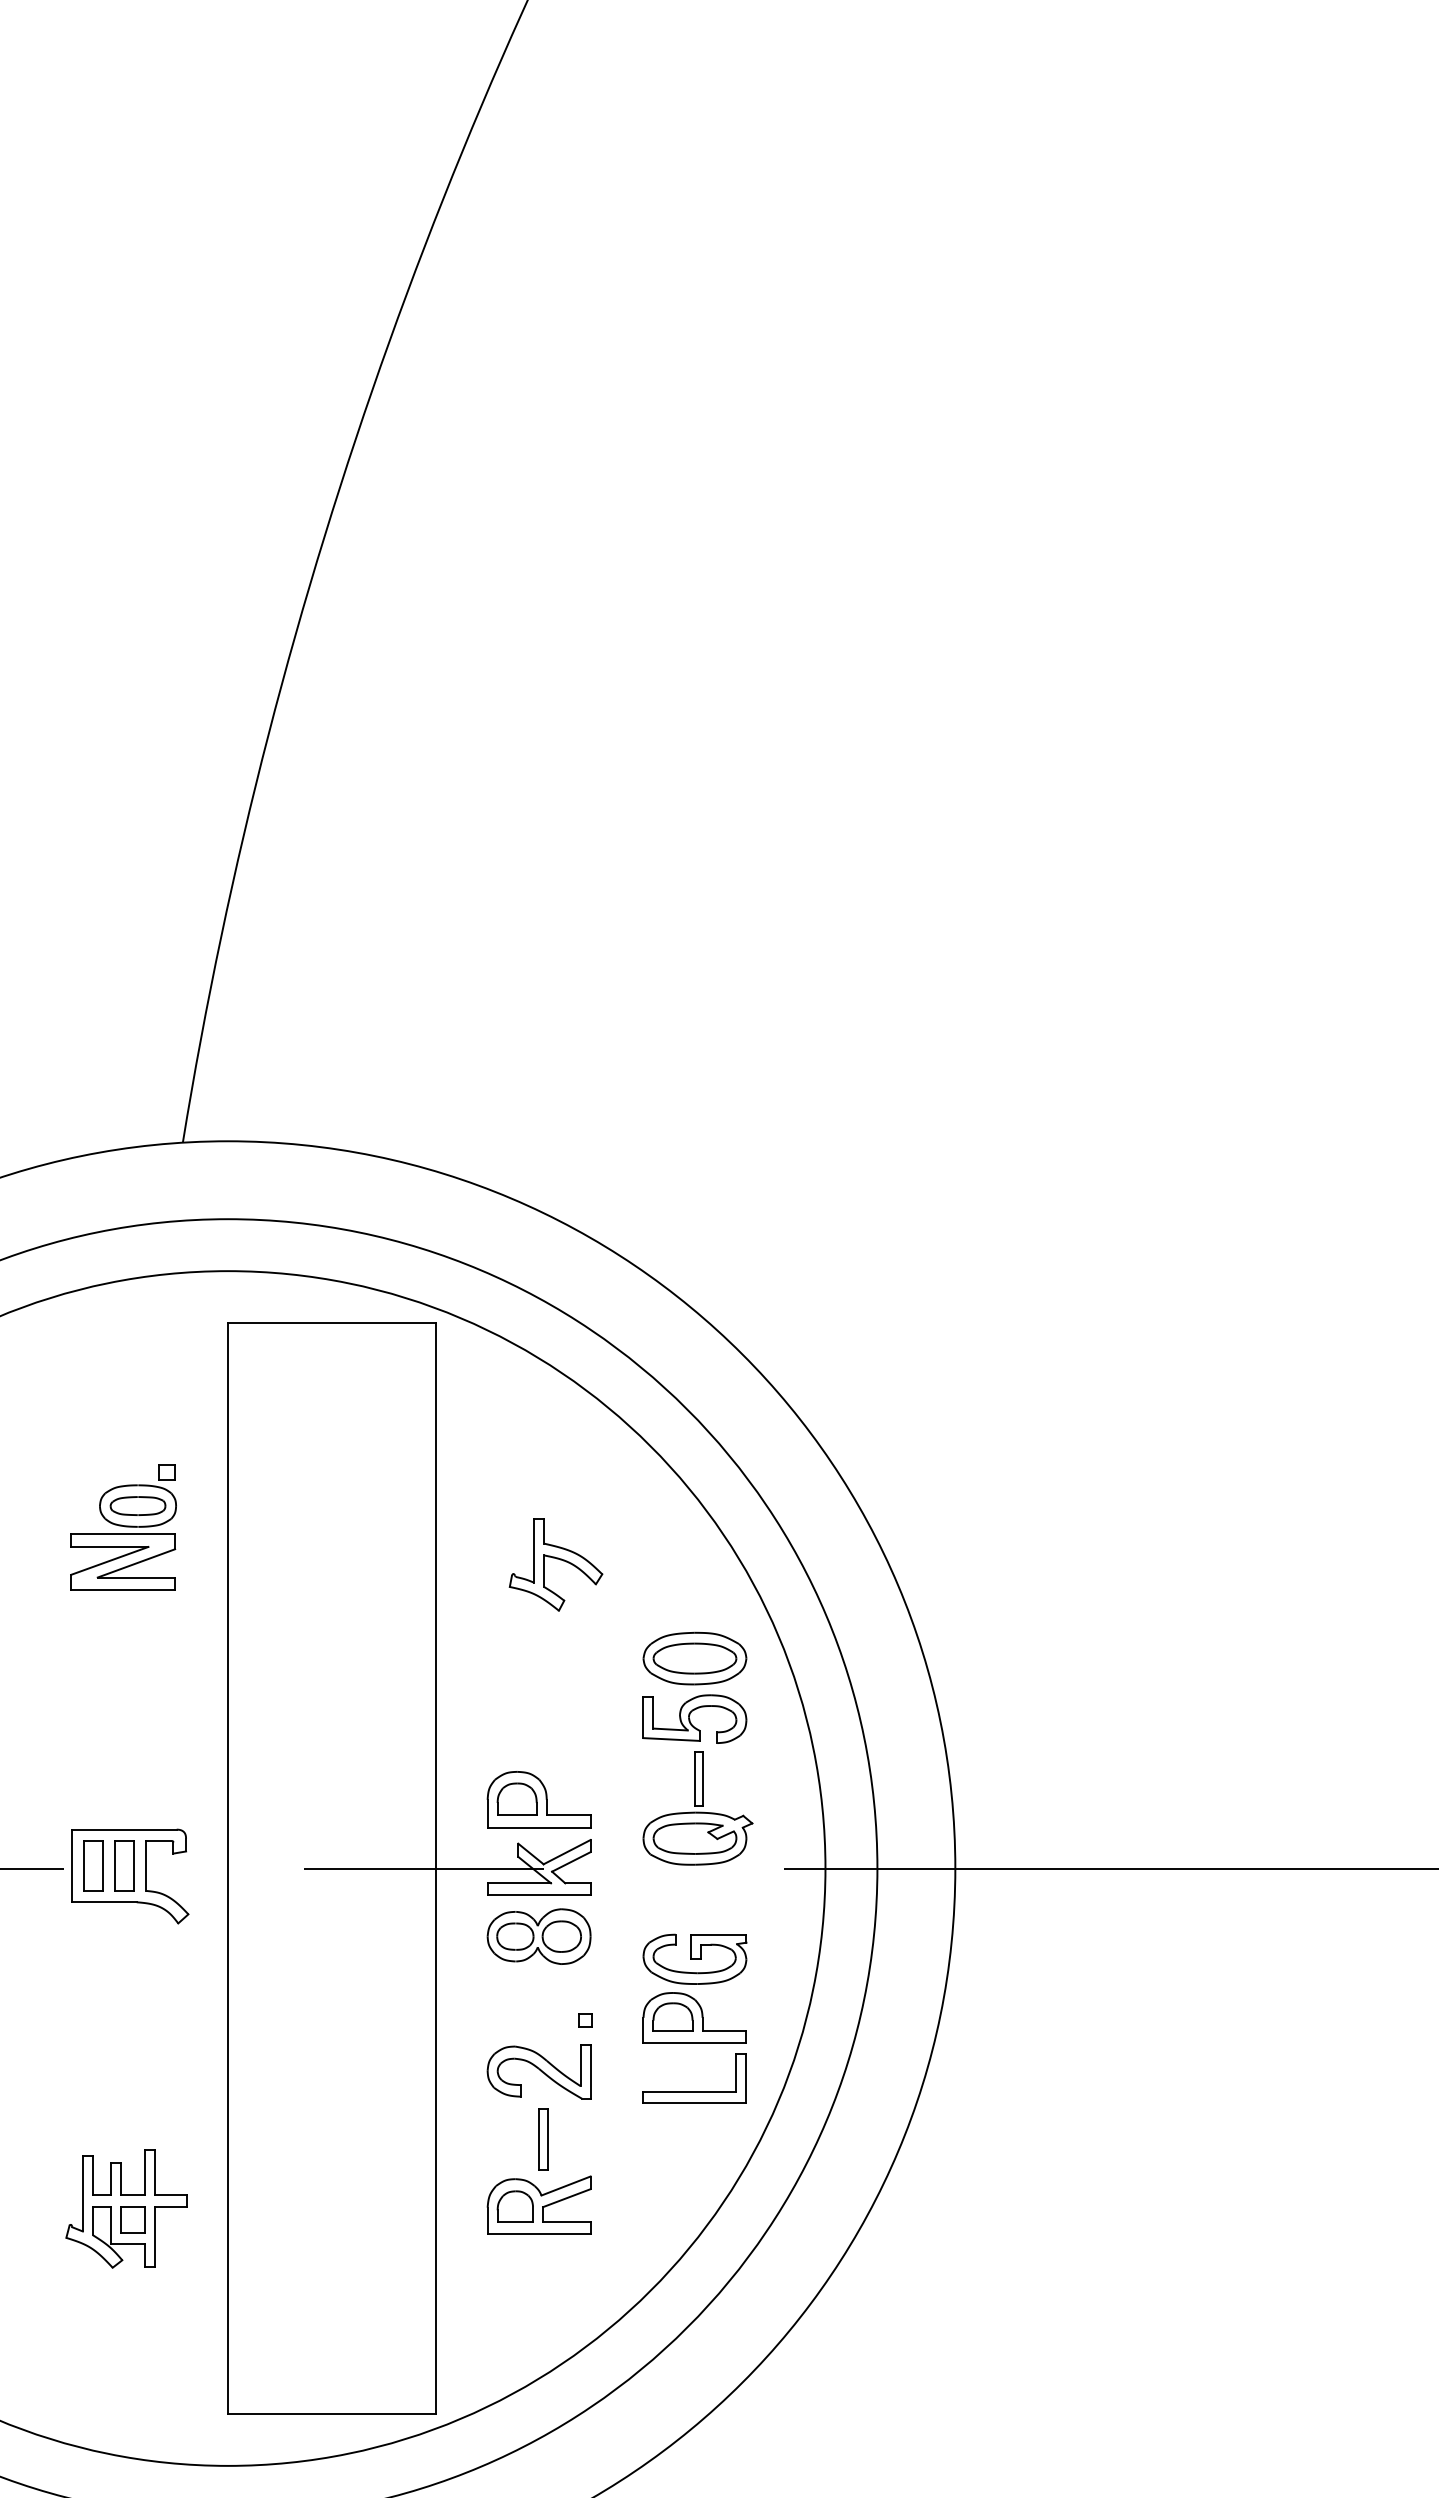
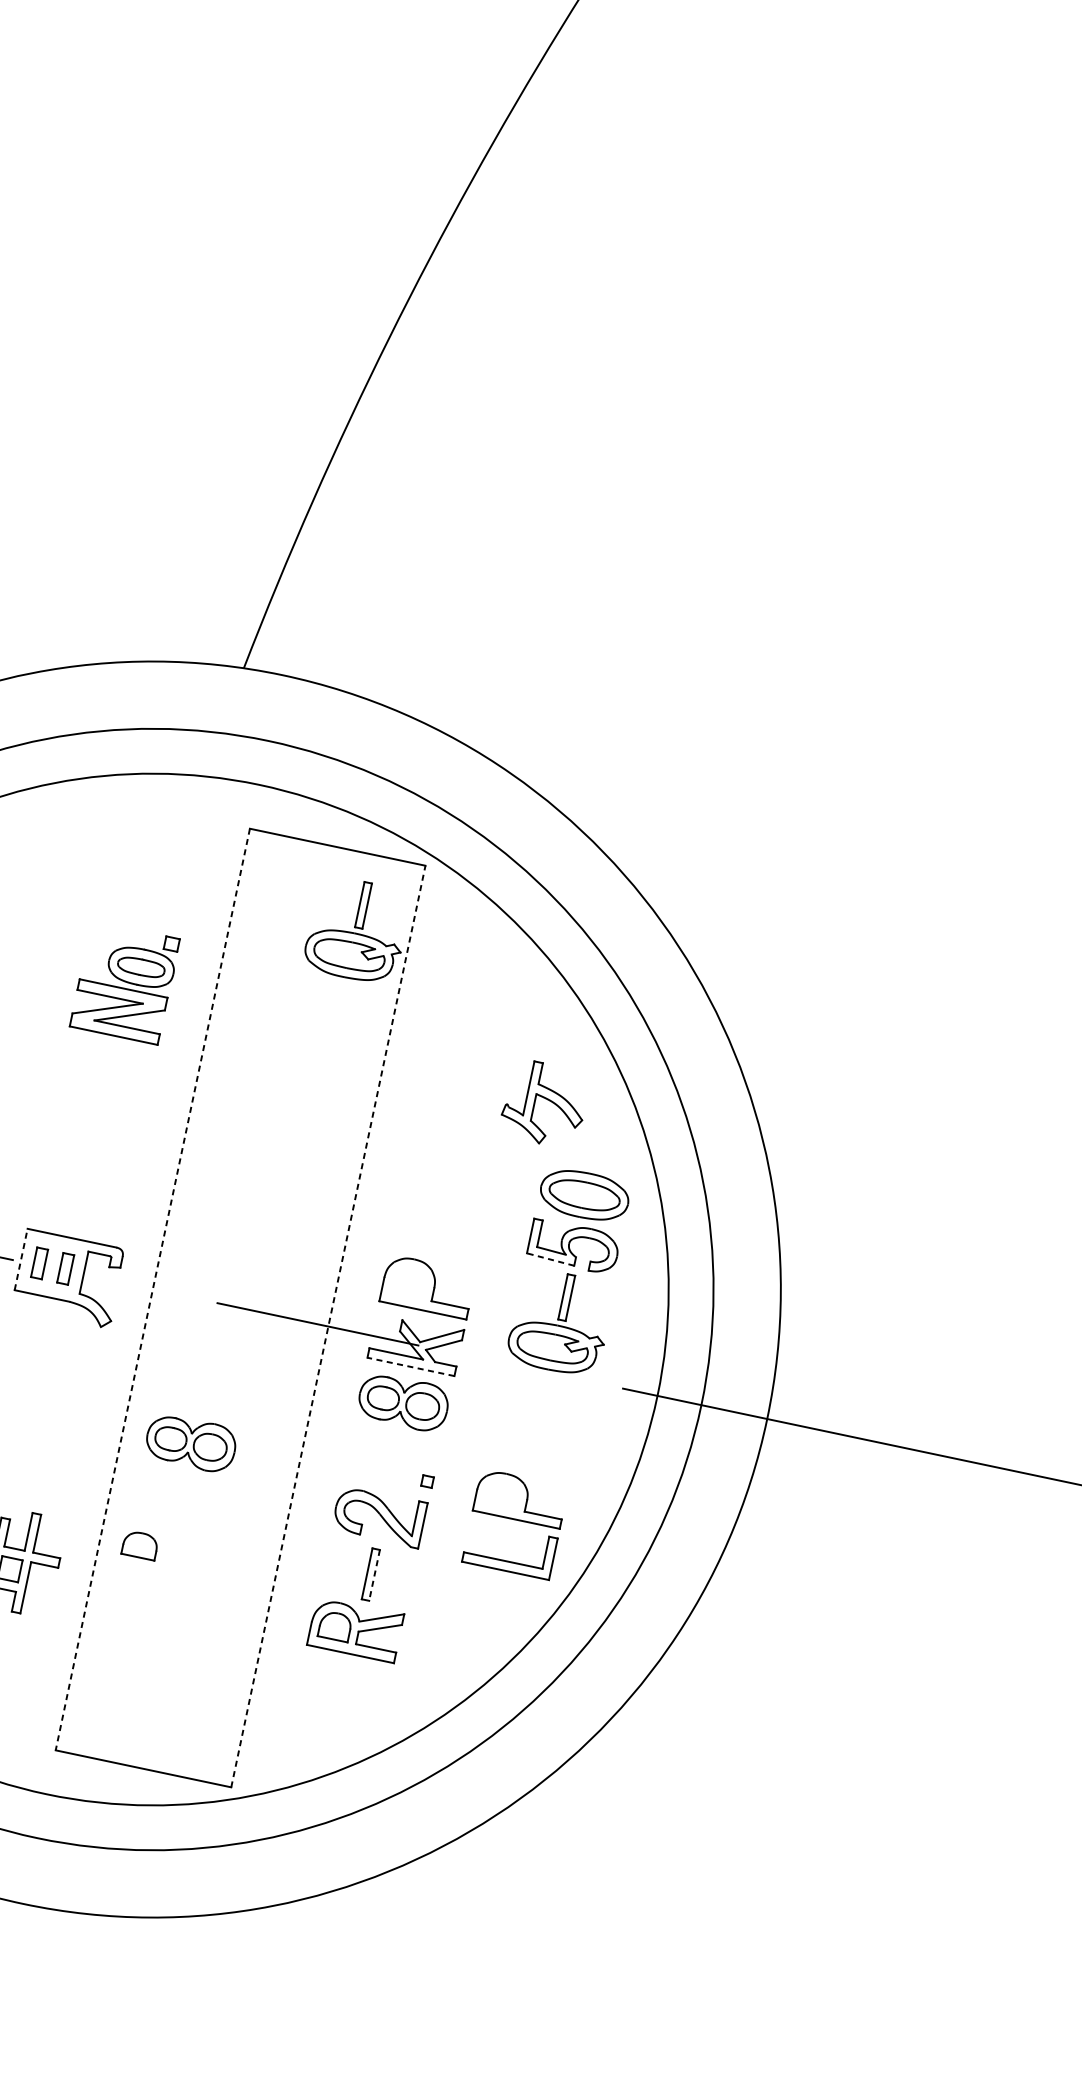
part: (373, 1412) -> (356, 930), added
part: (555, 1564) -> (544, 1103), moved
line: (671, 1739) -> (550, 1259), solid -> dashed
part: (516, 1798) -> (408, 1281), removed
line: (71, 1865) -> (21, 1259), solid -> dashed
part: (93, 1865) -> (39, 1263), size x0.7
part: (124, 1865) -> (65, 1268), size x0.7
line: (435, 1868) -> (328, 1326), solid -> dashed
line: (228, 1869) -> (153, 1290), solid -> dashed
line: (538, 1894) -> (410, 1366), solid -> dashed
part: (694, 1958) -> (530, 1448), removed
part: (672, 2016) -> (140, 1544), moved
part: (307, 2033) -> (190, 1443), added
line: (547, 2140) -> (374, 1576), solid -> dashed

